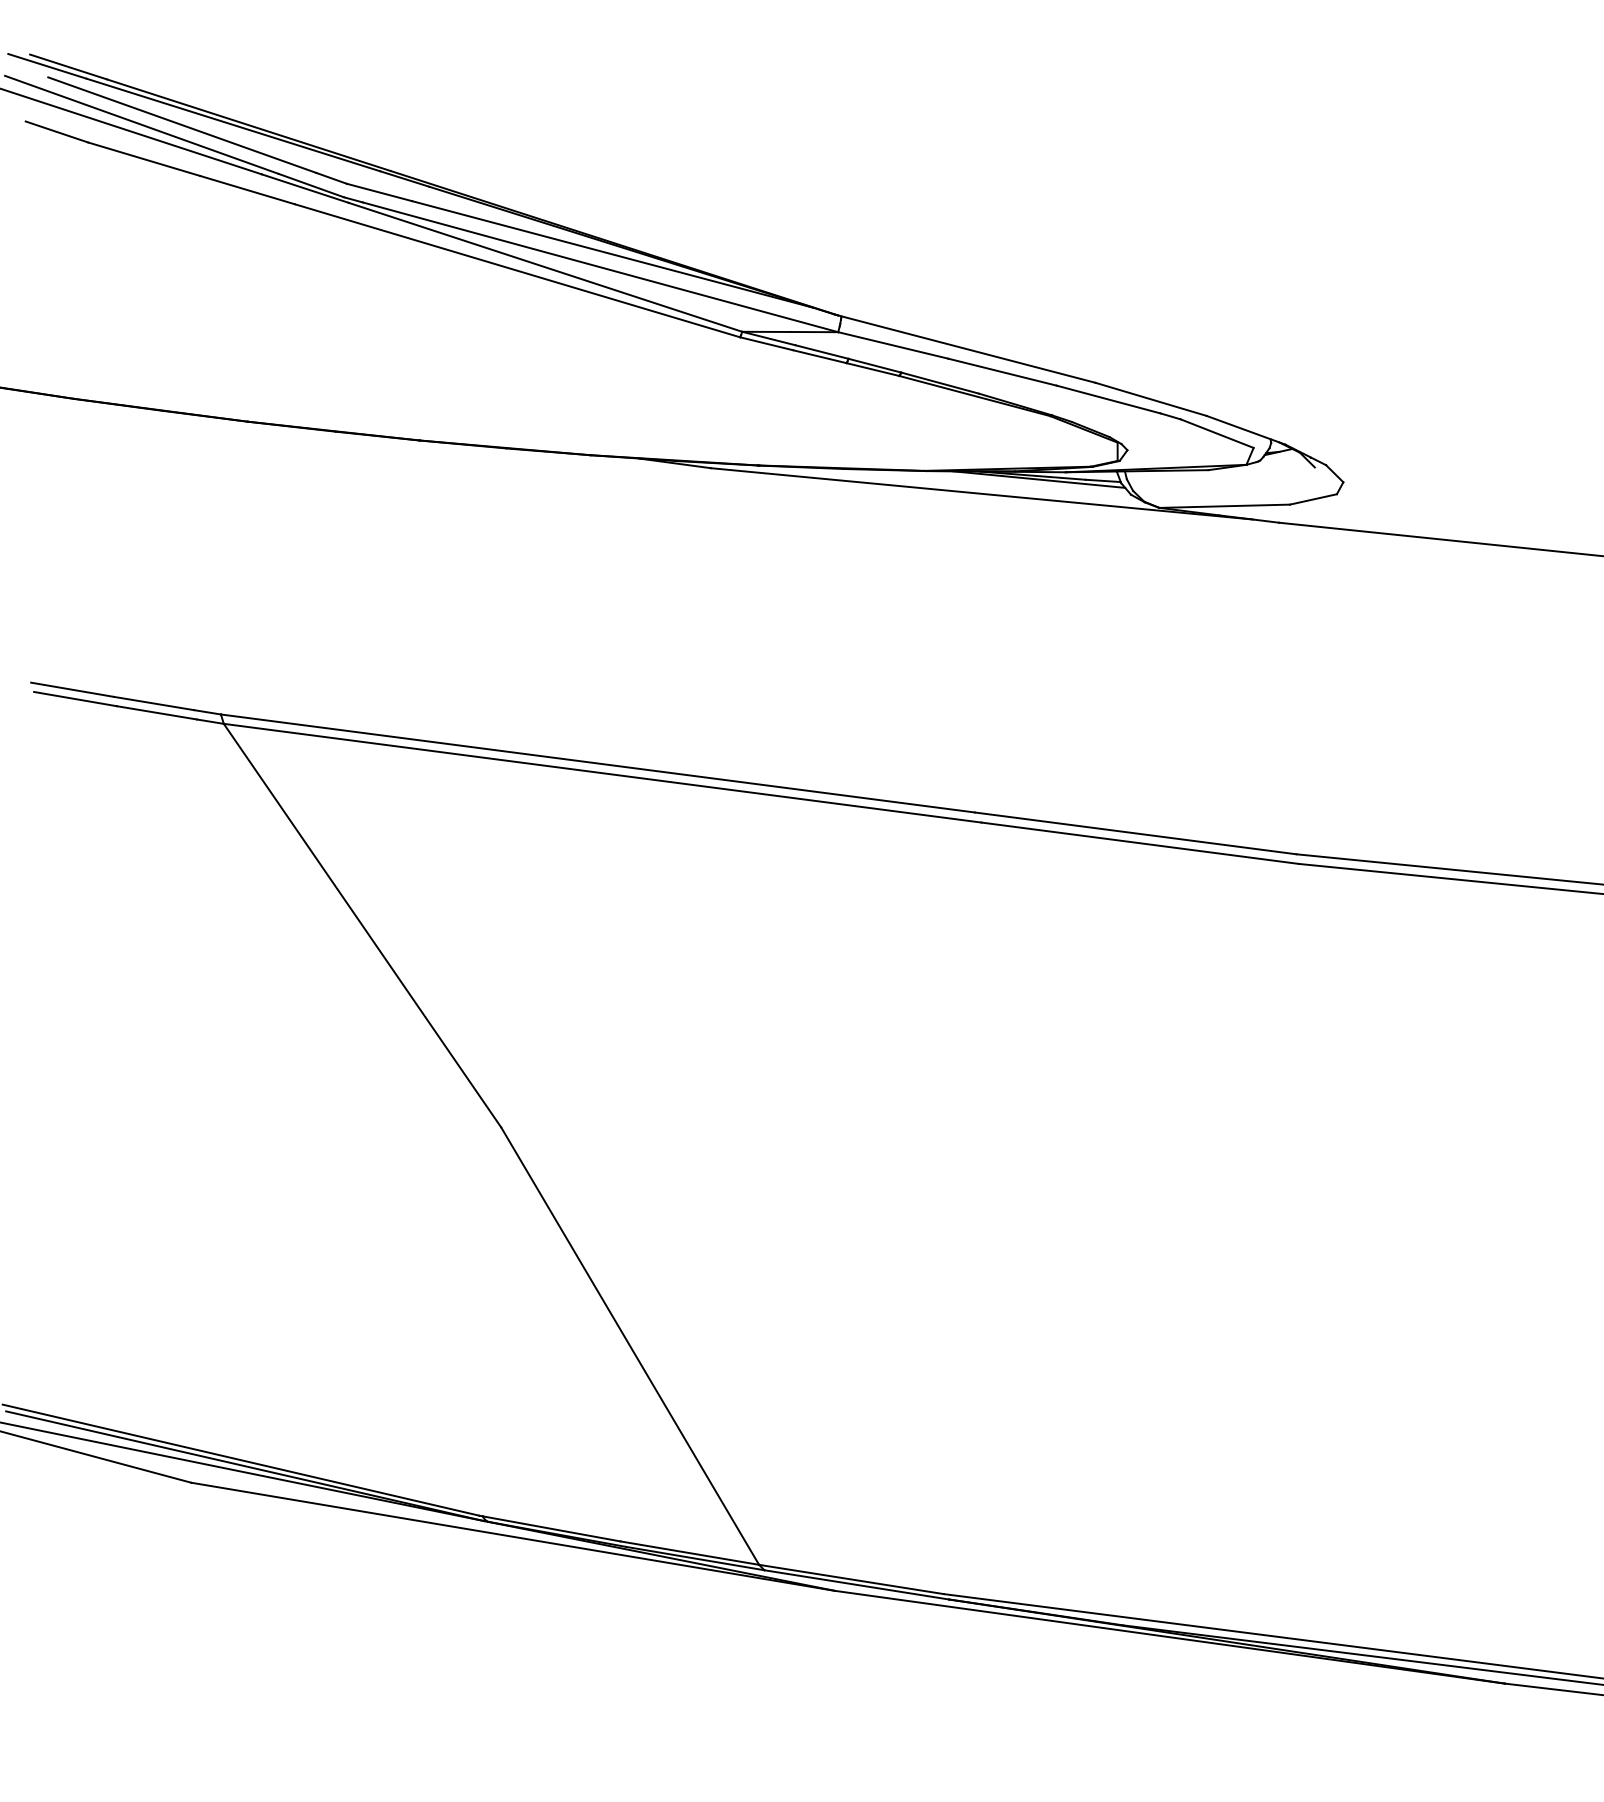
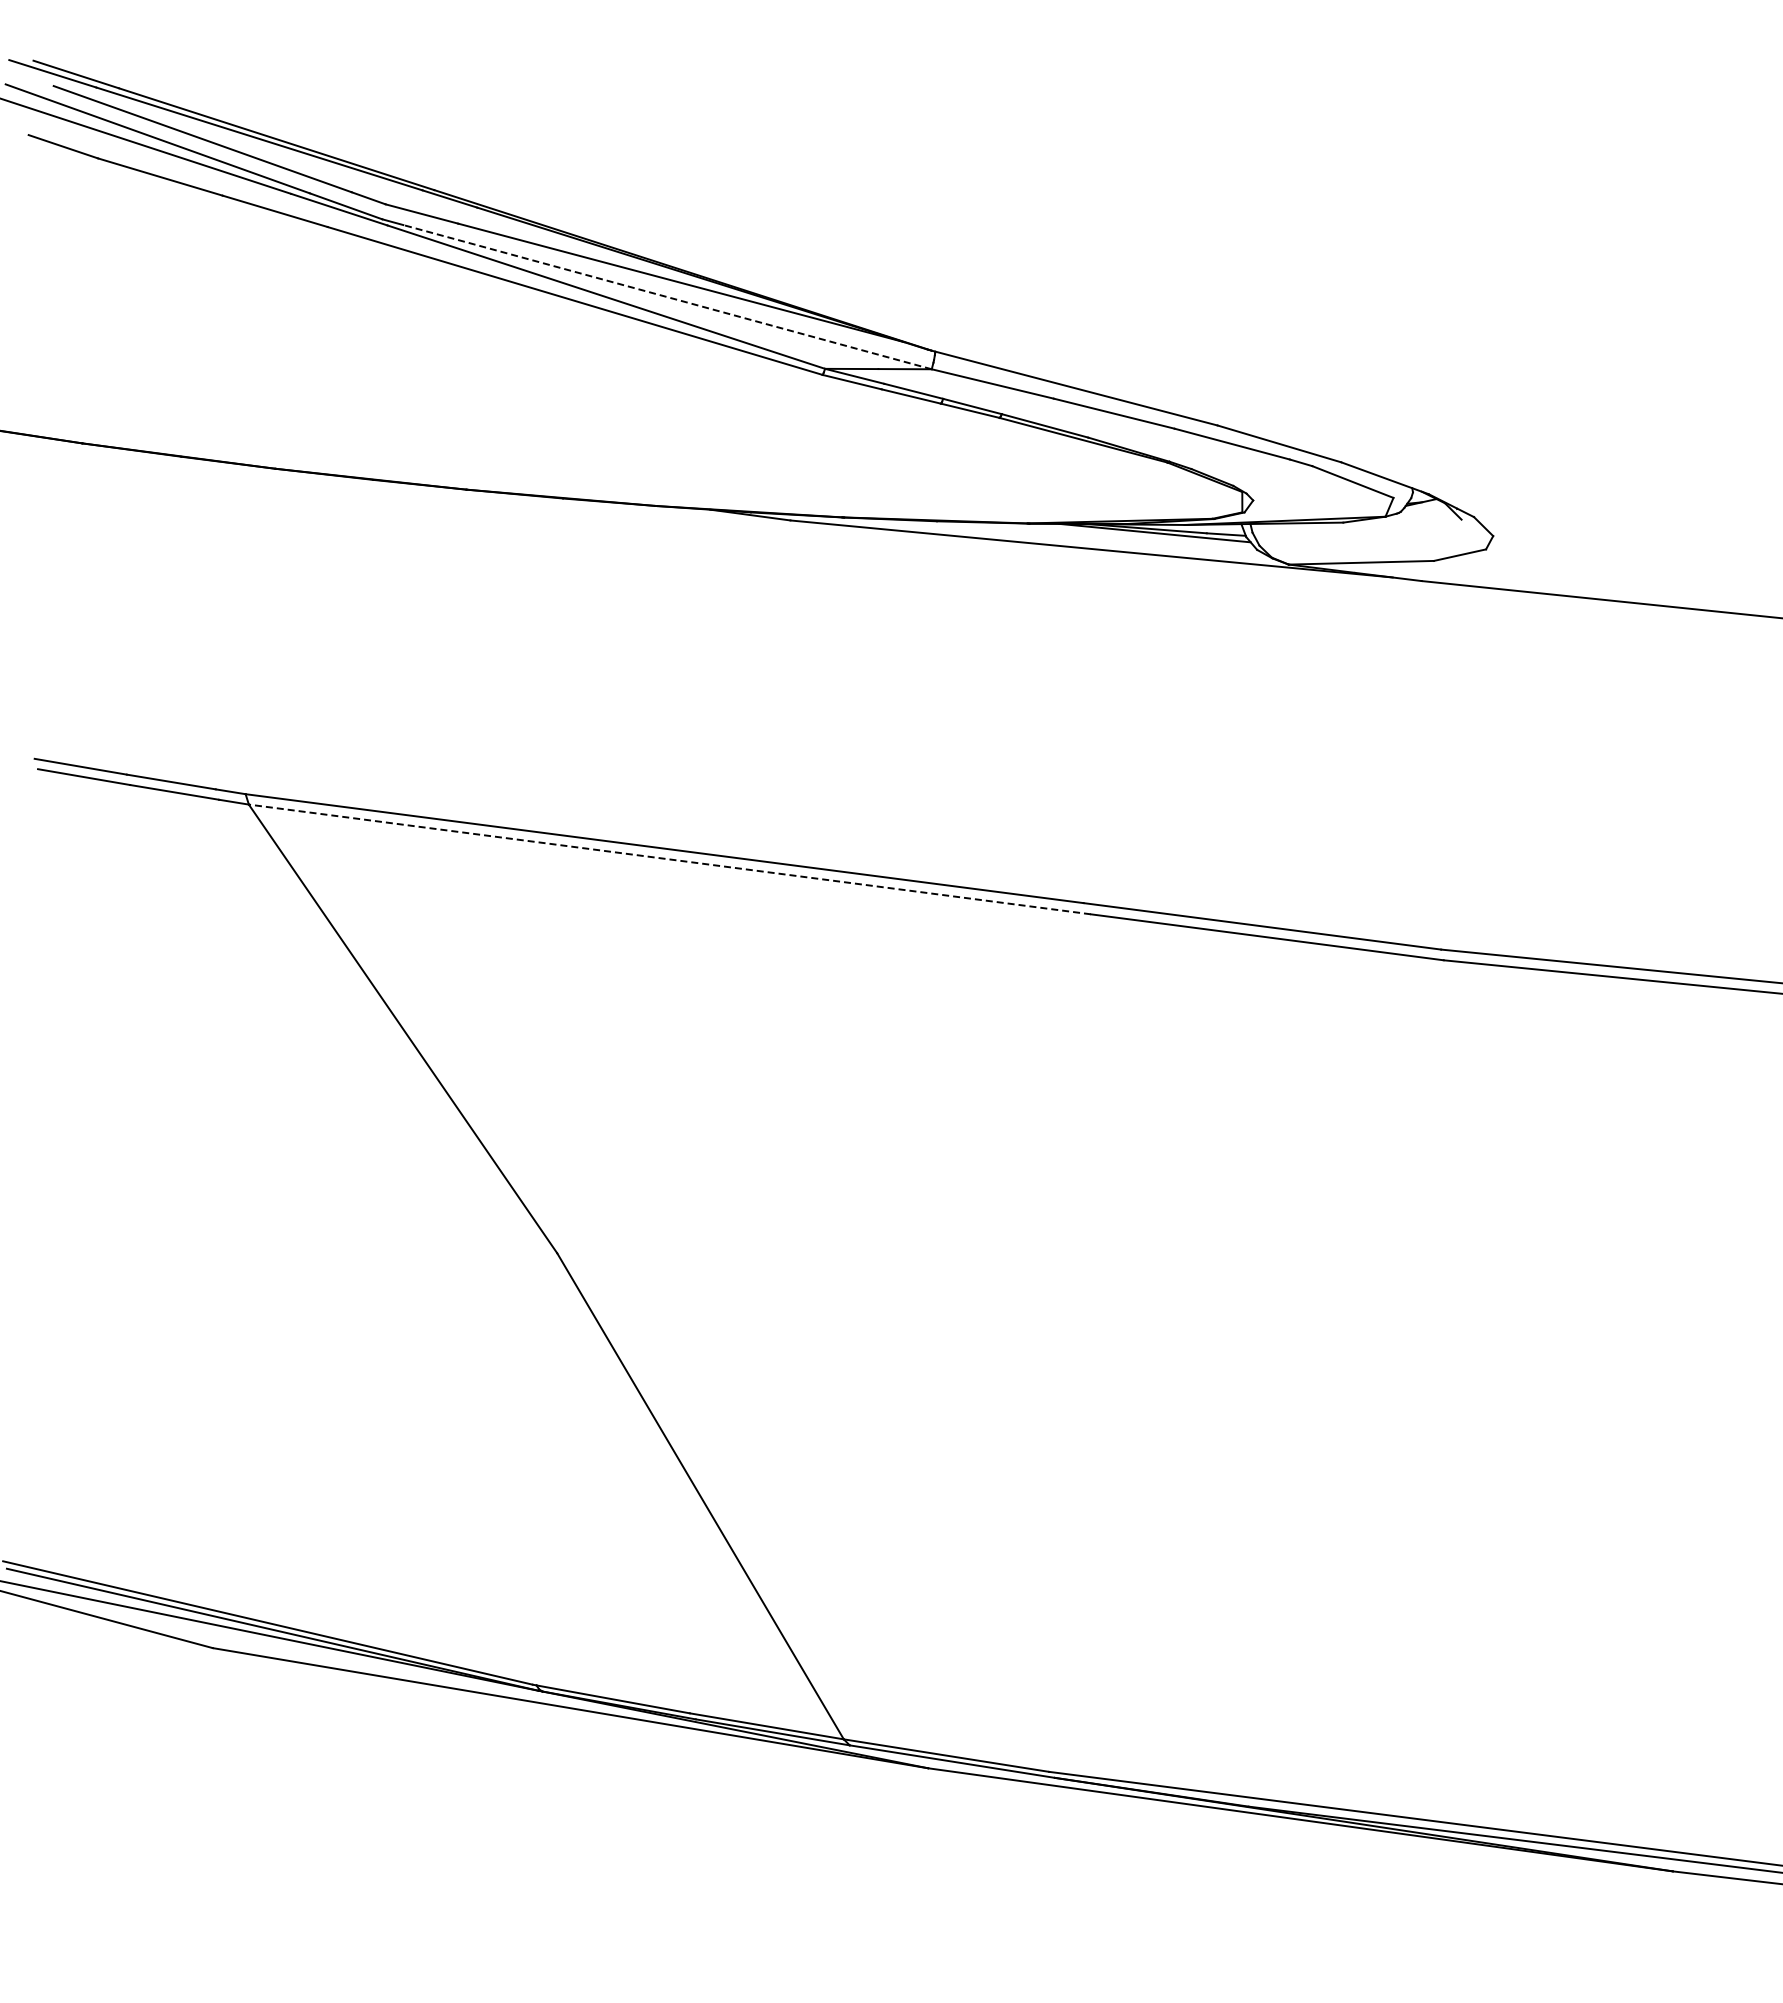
line: (600, 267) -> (667, 297), solid -> dashed
line: (602, 773) -> (669, 859), solid -> dashed

